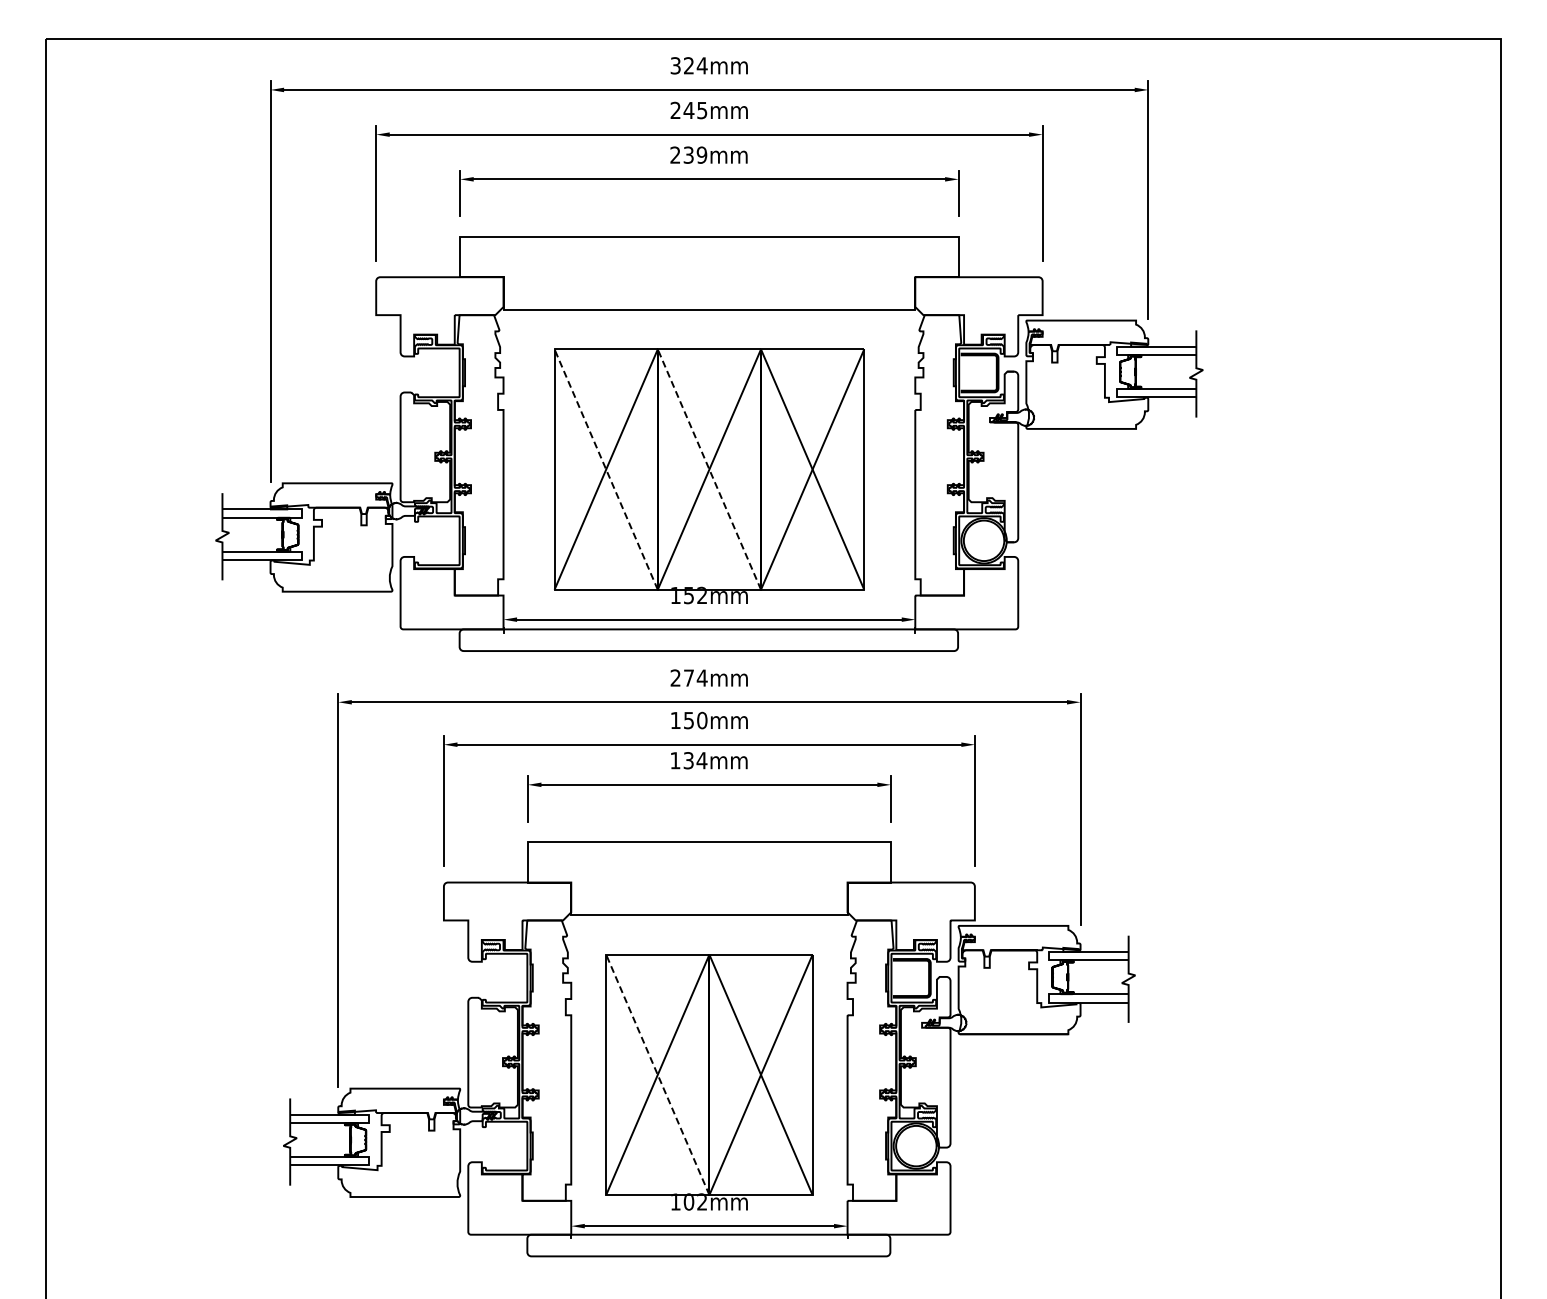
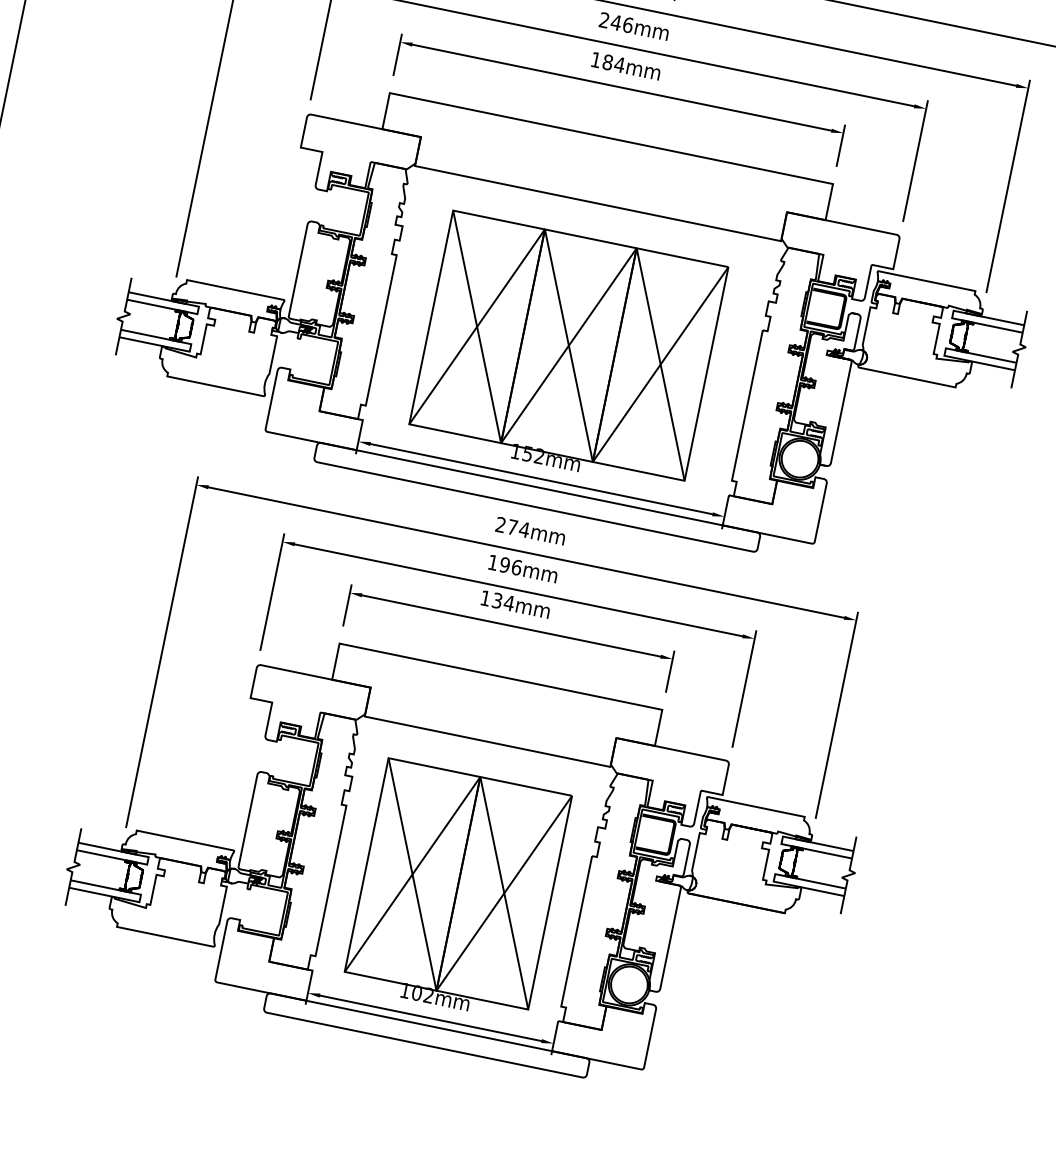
text: (702, 110) -> (628, 25), 245mm -> 246mm
text: (688, 154) -> (607, 61), 239mm -> 184mm
line: (606, 469) -> (477, 326), dashed -> solid
line: (709, 469) -> (568, 345), dashed -> solid
text: (695, 719) -> (510, 565), 150mm -> 196mm
line: (657, 1074) -> (412, 874), dashed -> solid

